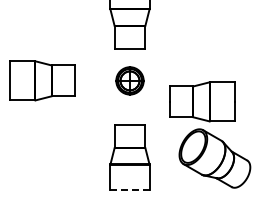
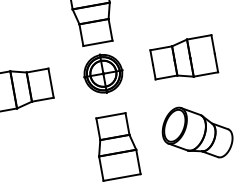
part: (129, 80) -> (102, 73), size x1.43
part: (202, 101) -> (183, 59), moved
line: (130, 190) -> (122, 177), dashed -> solid

